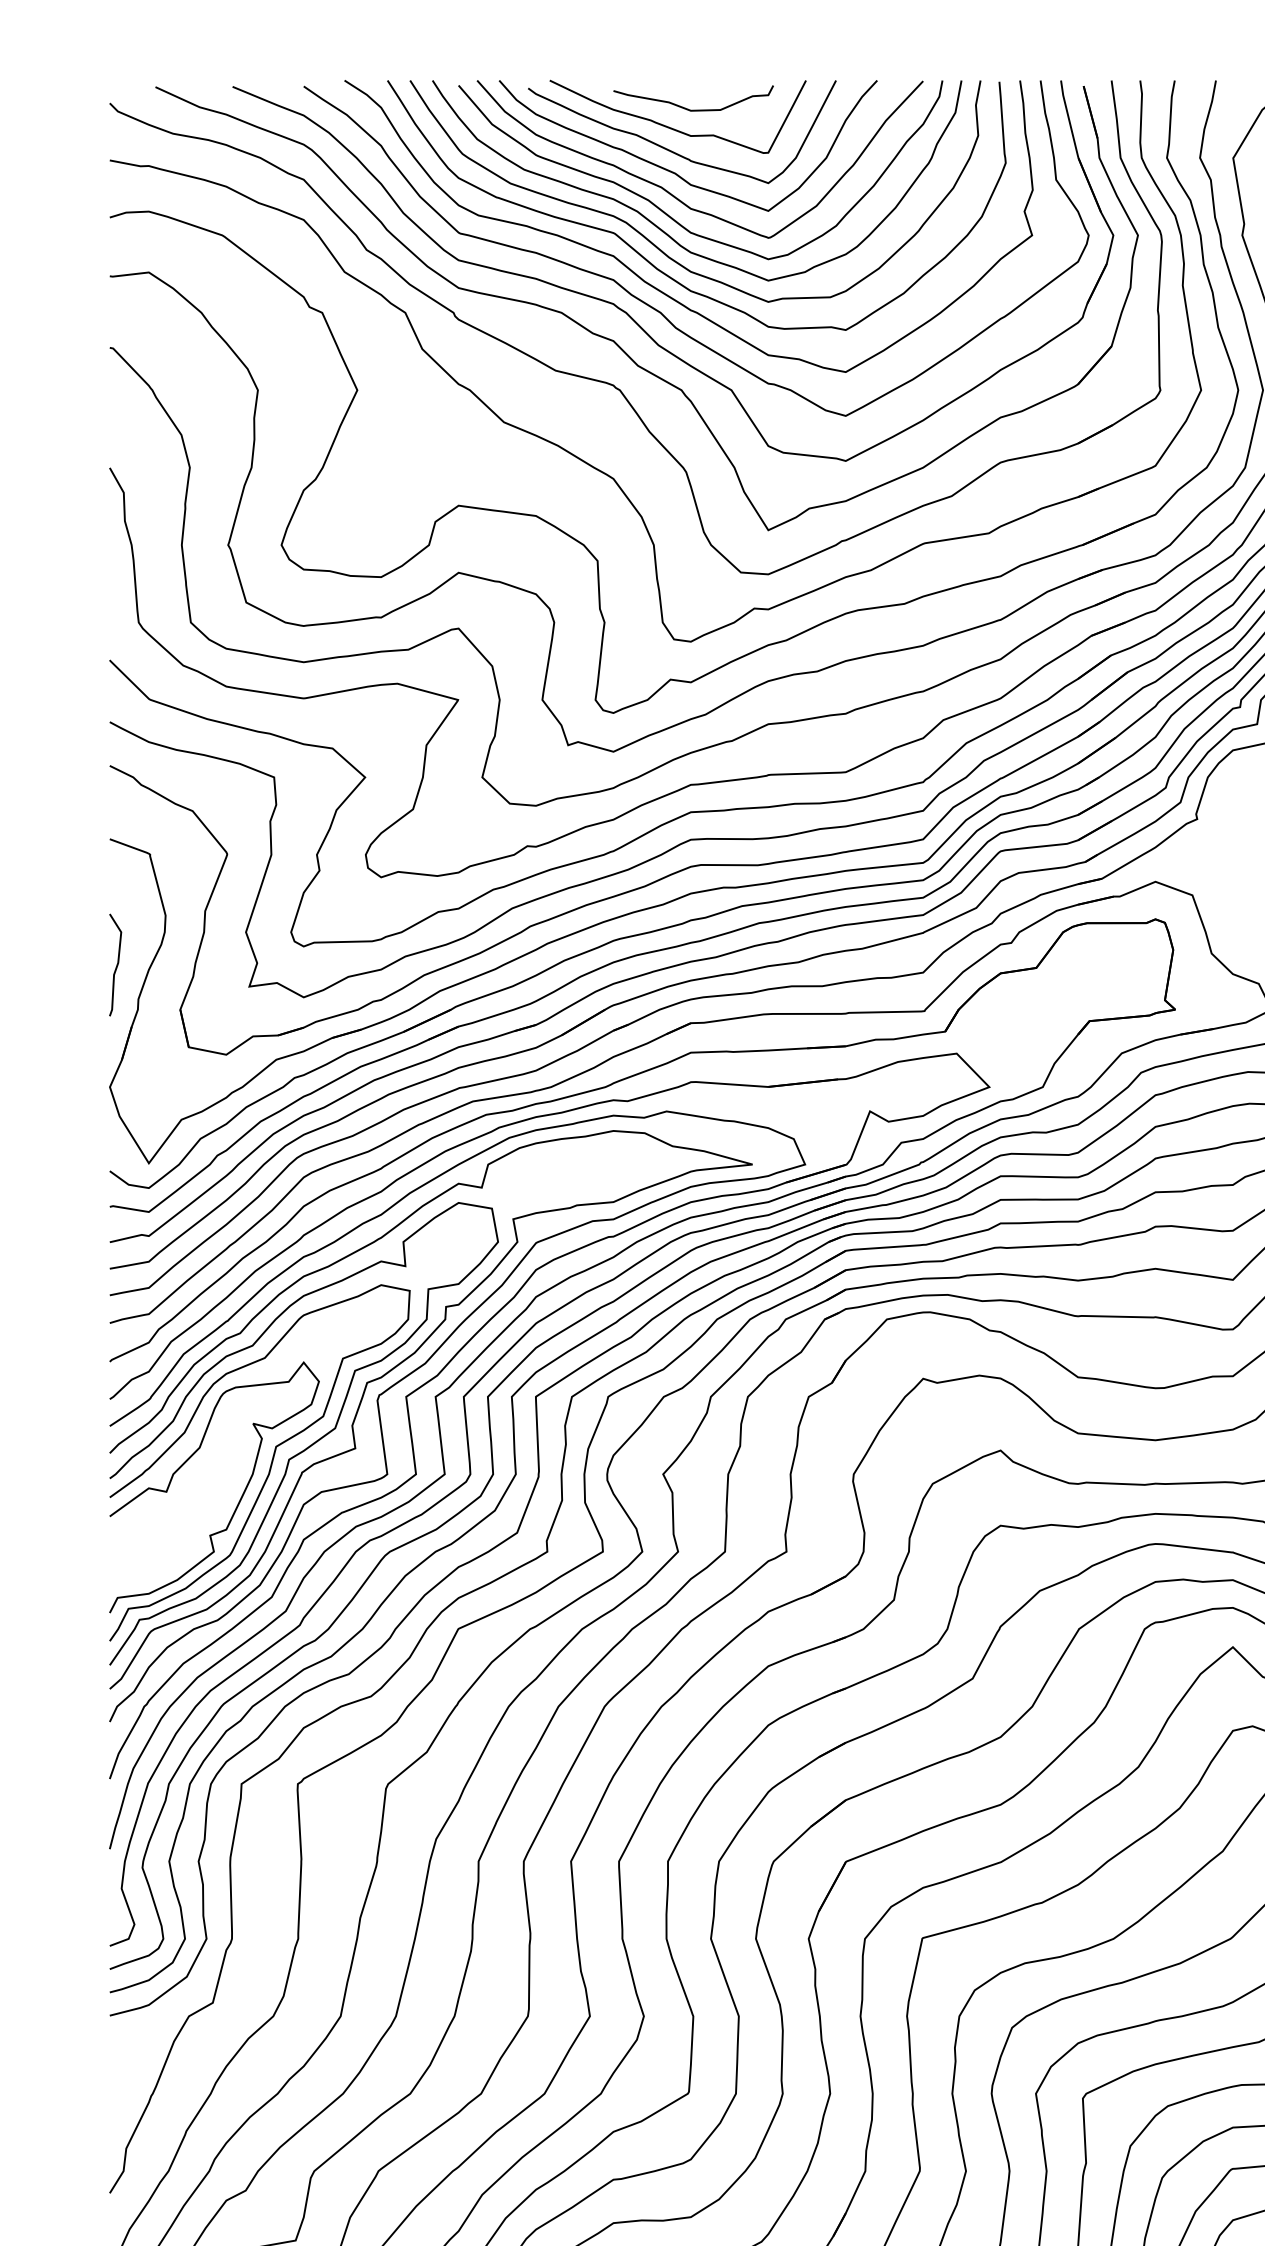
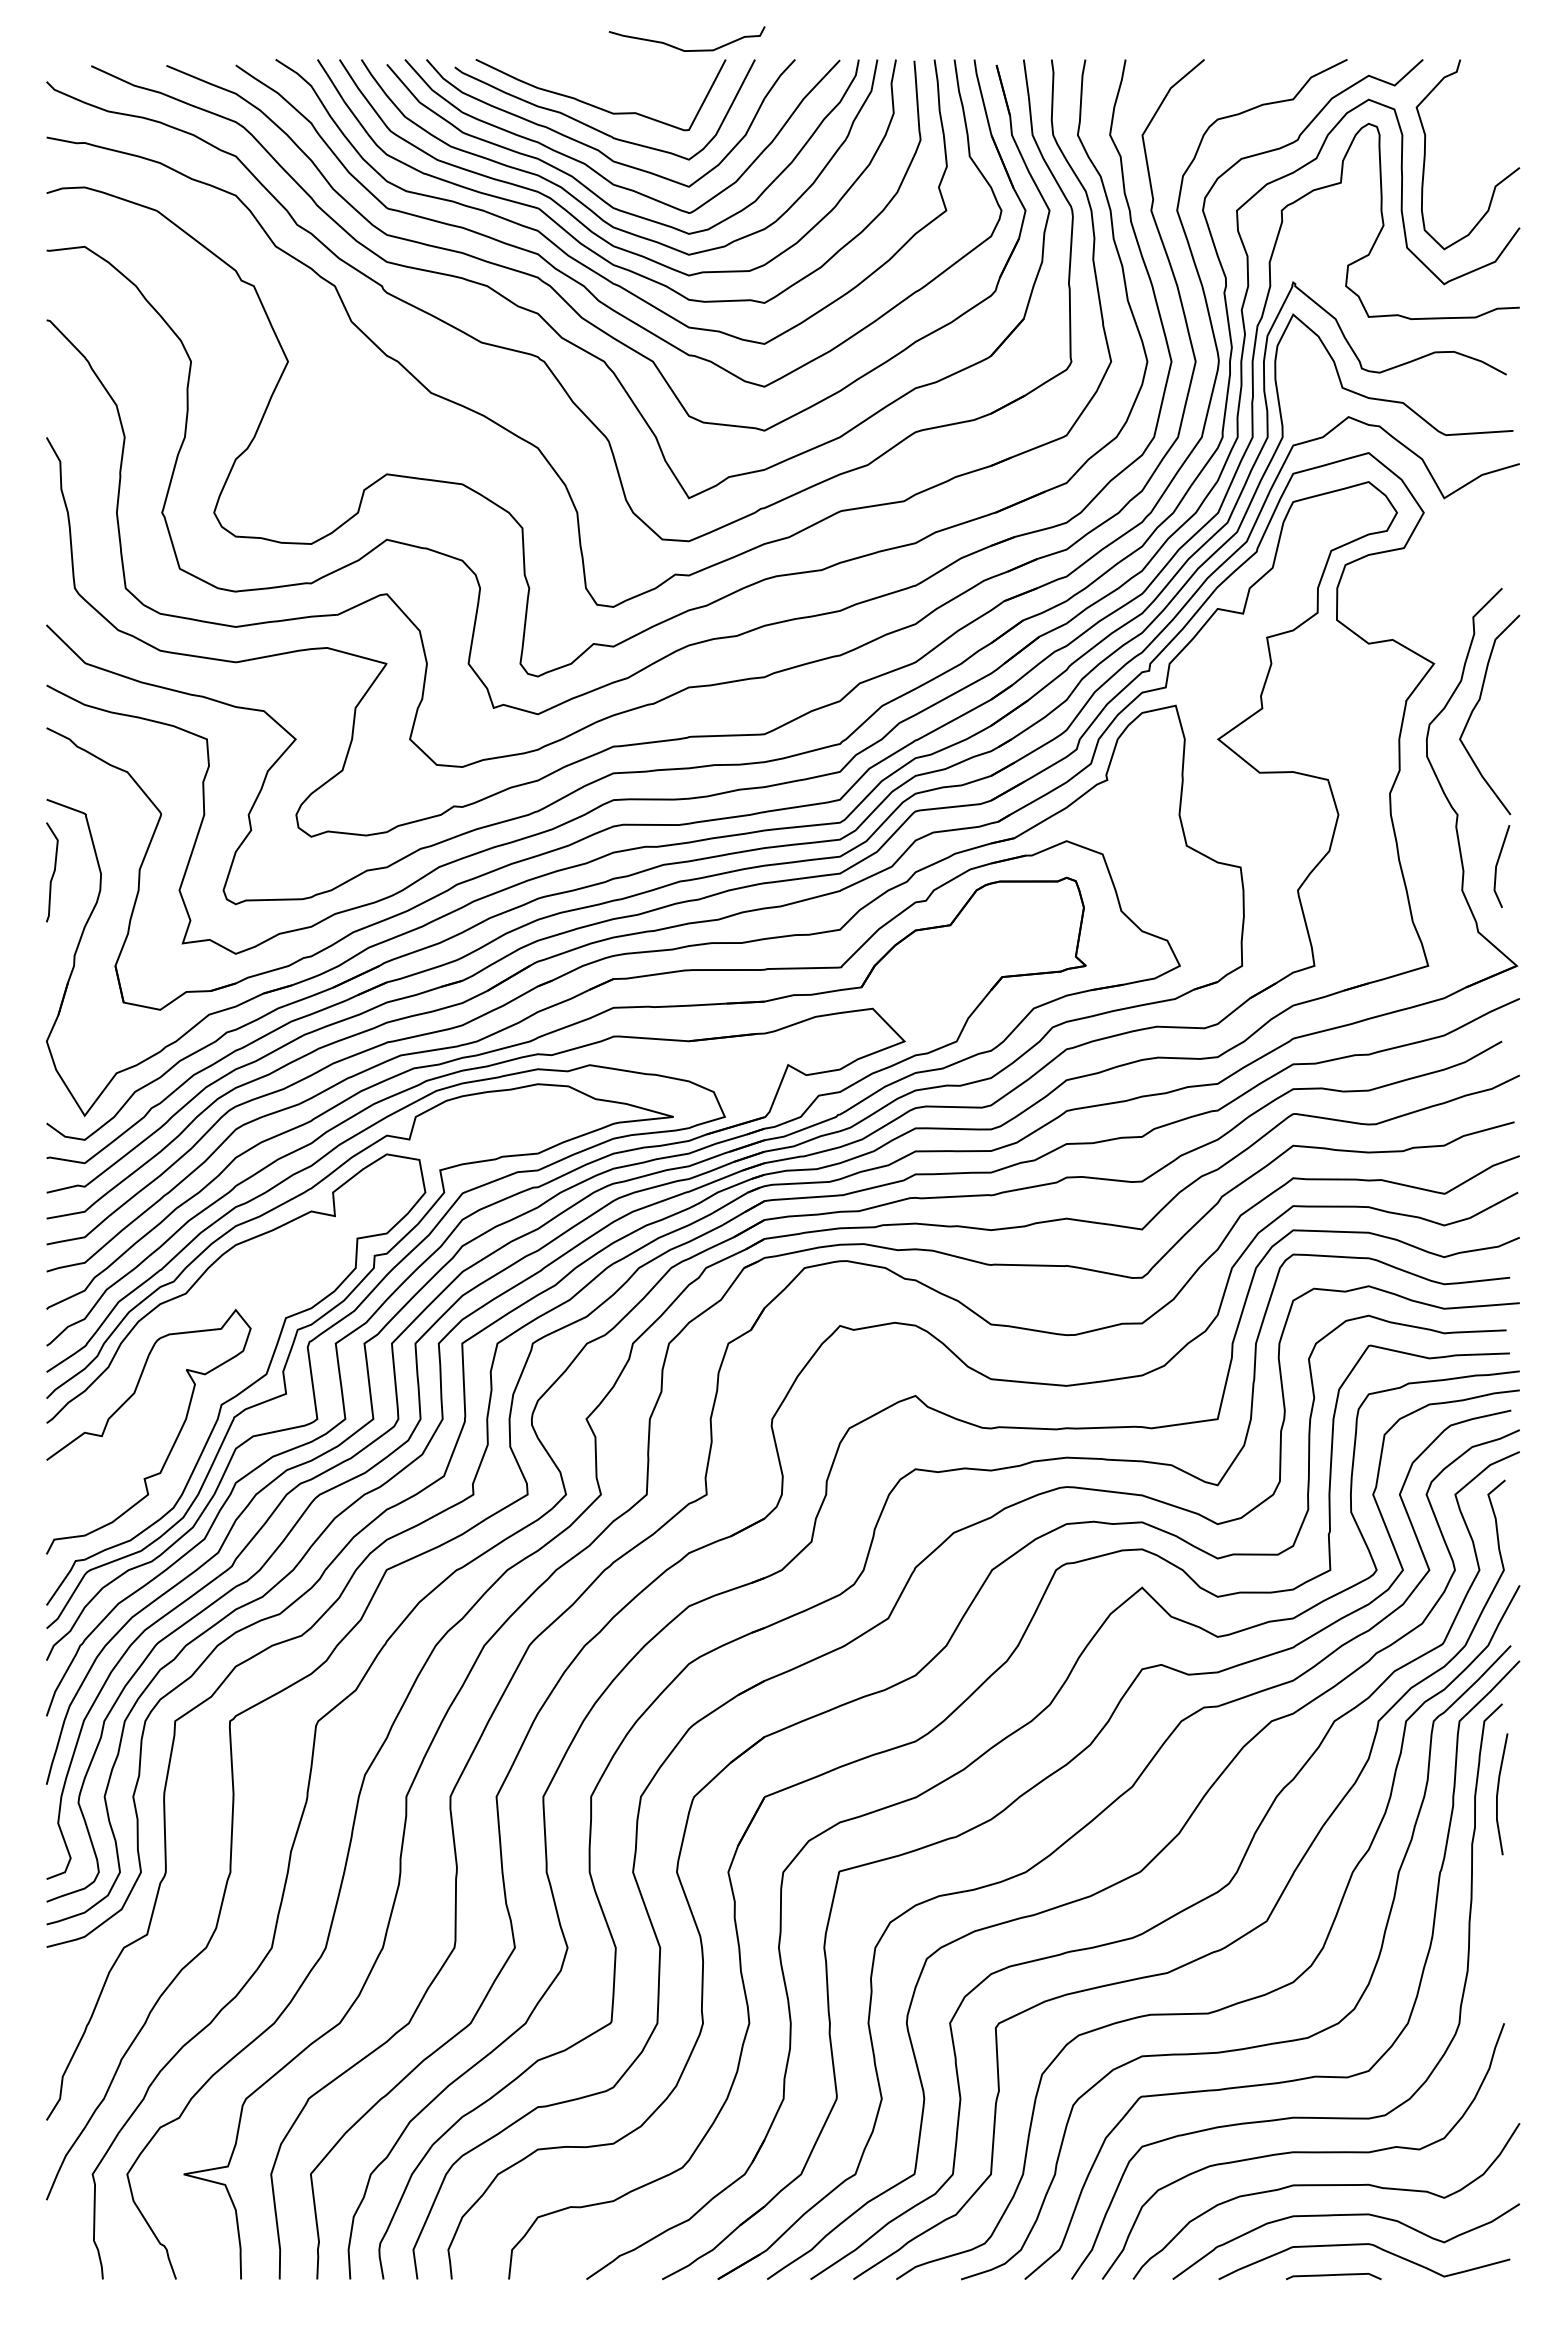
curve: (689, 109) -> (683, 49), moved
curve: (116, 965) -> (53, 872), moved
curve: (270, 1463) -> (203, 1408), removed

